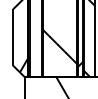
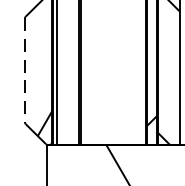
line: (13, 37) -> (25, 70), solid -> dashed
hatch: (59, 46) -> (112, 87), removed

